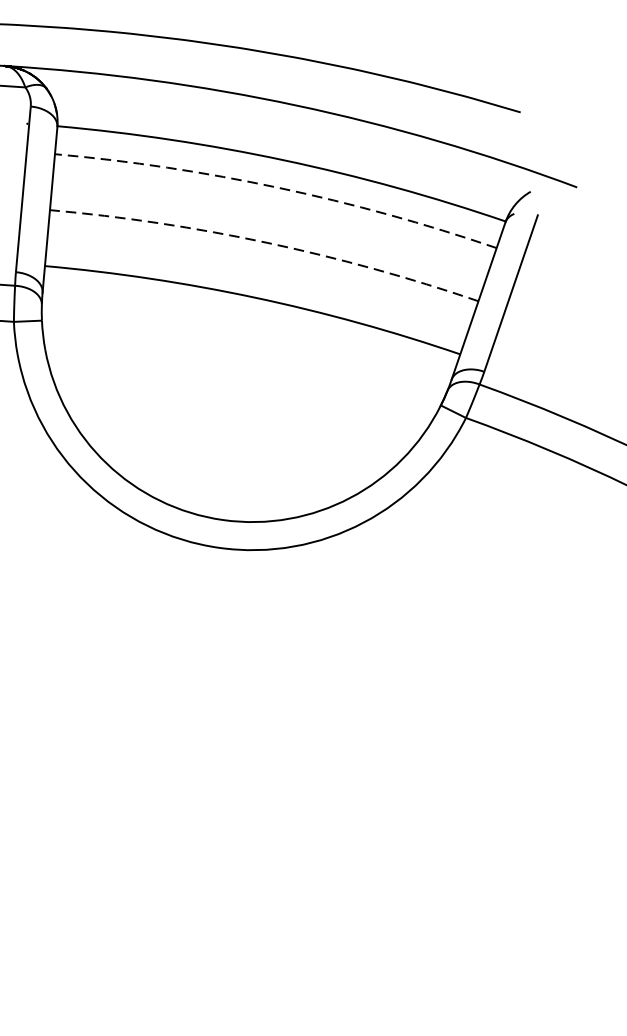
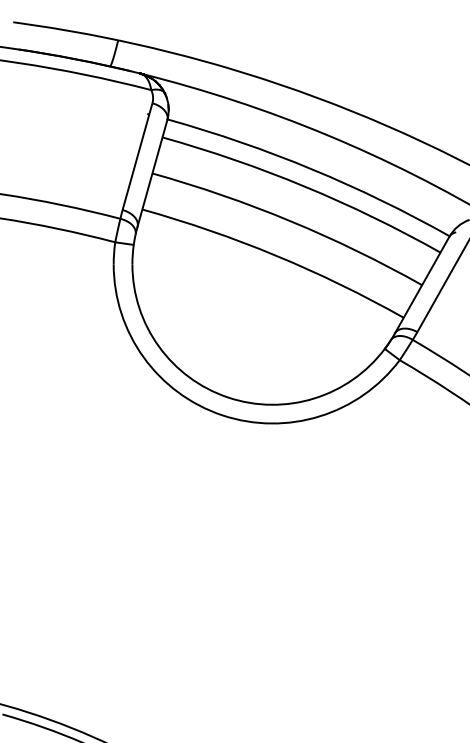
arc: (277, 187) -> (304, 186), dashed -> solid
arc: (266, 243) -> (290, 221), dashed -> solid

